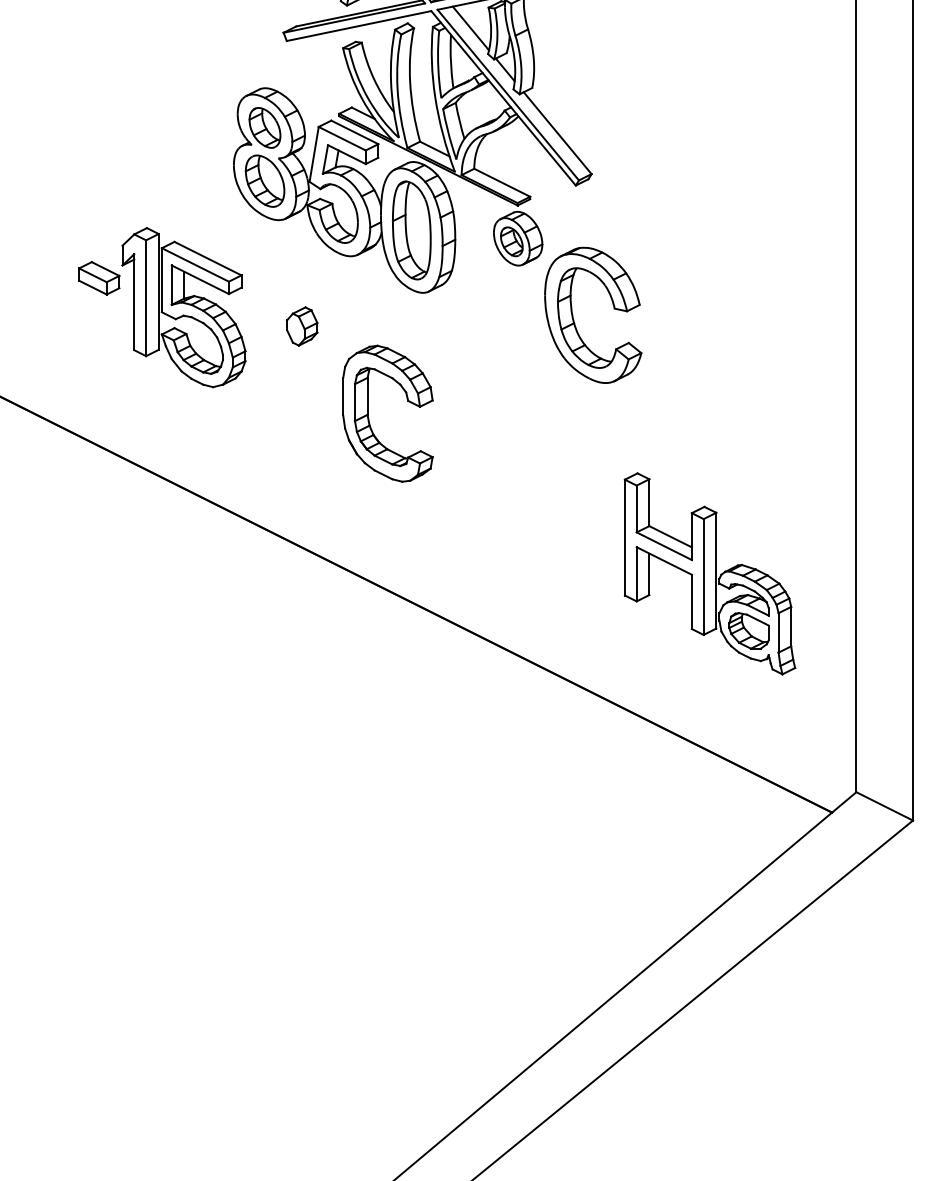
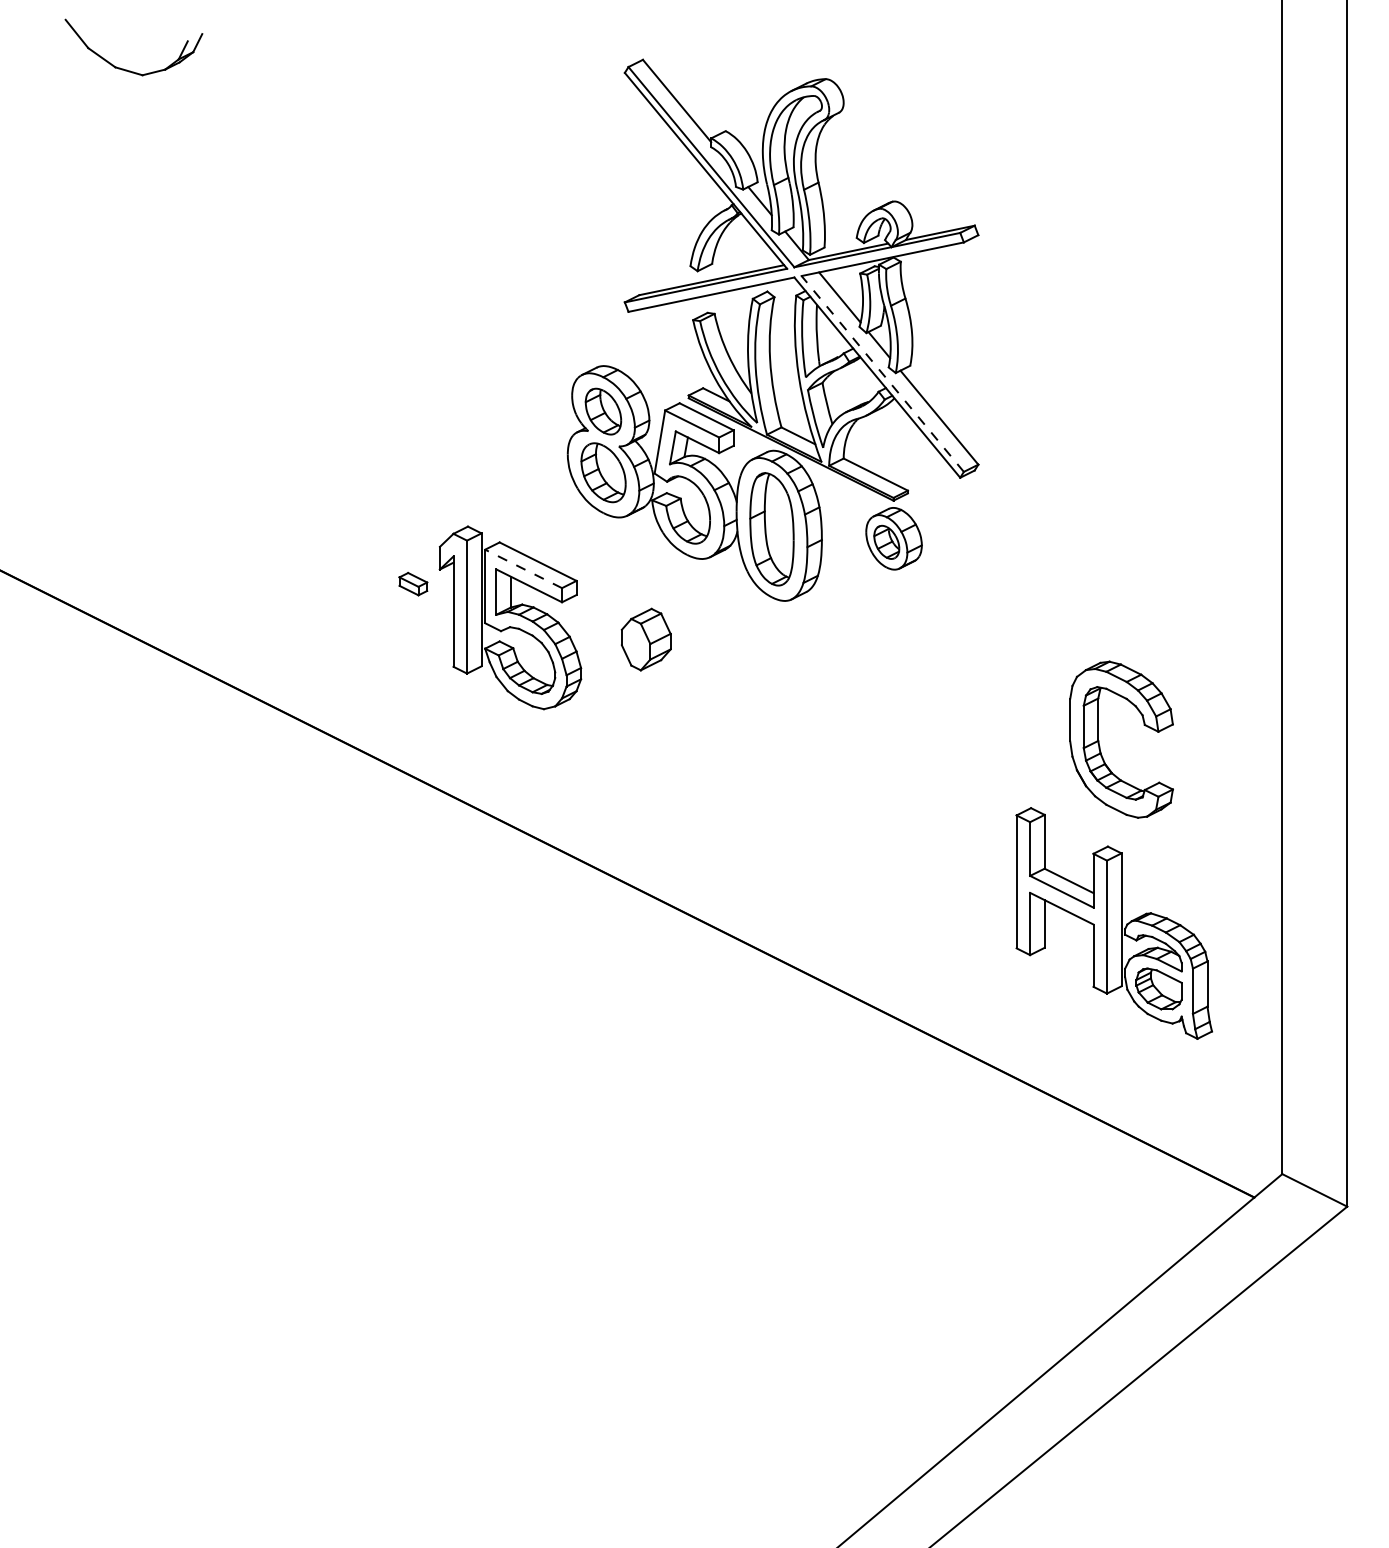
line: (508, 94) -> (882, 373), solid -> dashed
line: (195, 264) -> (523, 568), solid -> dashed
part: (99, 277) -> (413, 583), size x0.6
part: (574, 319) -> (958, 631), removed
part: (301, 326) -> (645, 639), size x1.4
part: (368, 414) -> (1099, 740), moved

